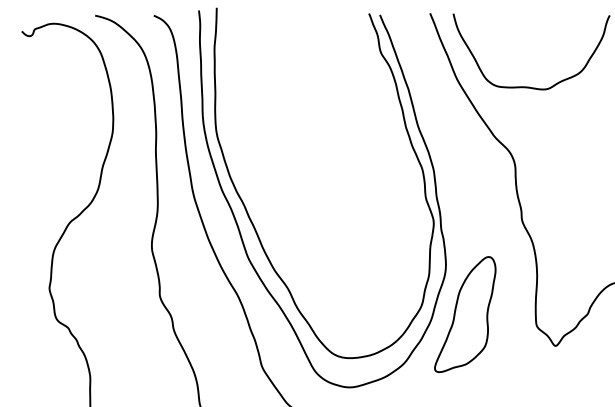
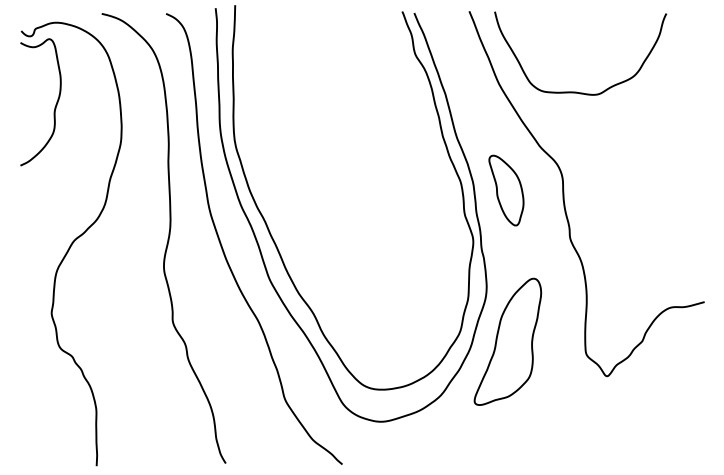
curve: (52, 101) -> (54, 107), added
part: (464, 176) -> (506, 190), added

